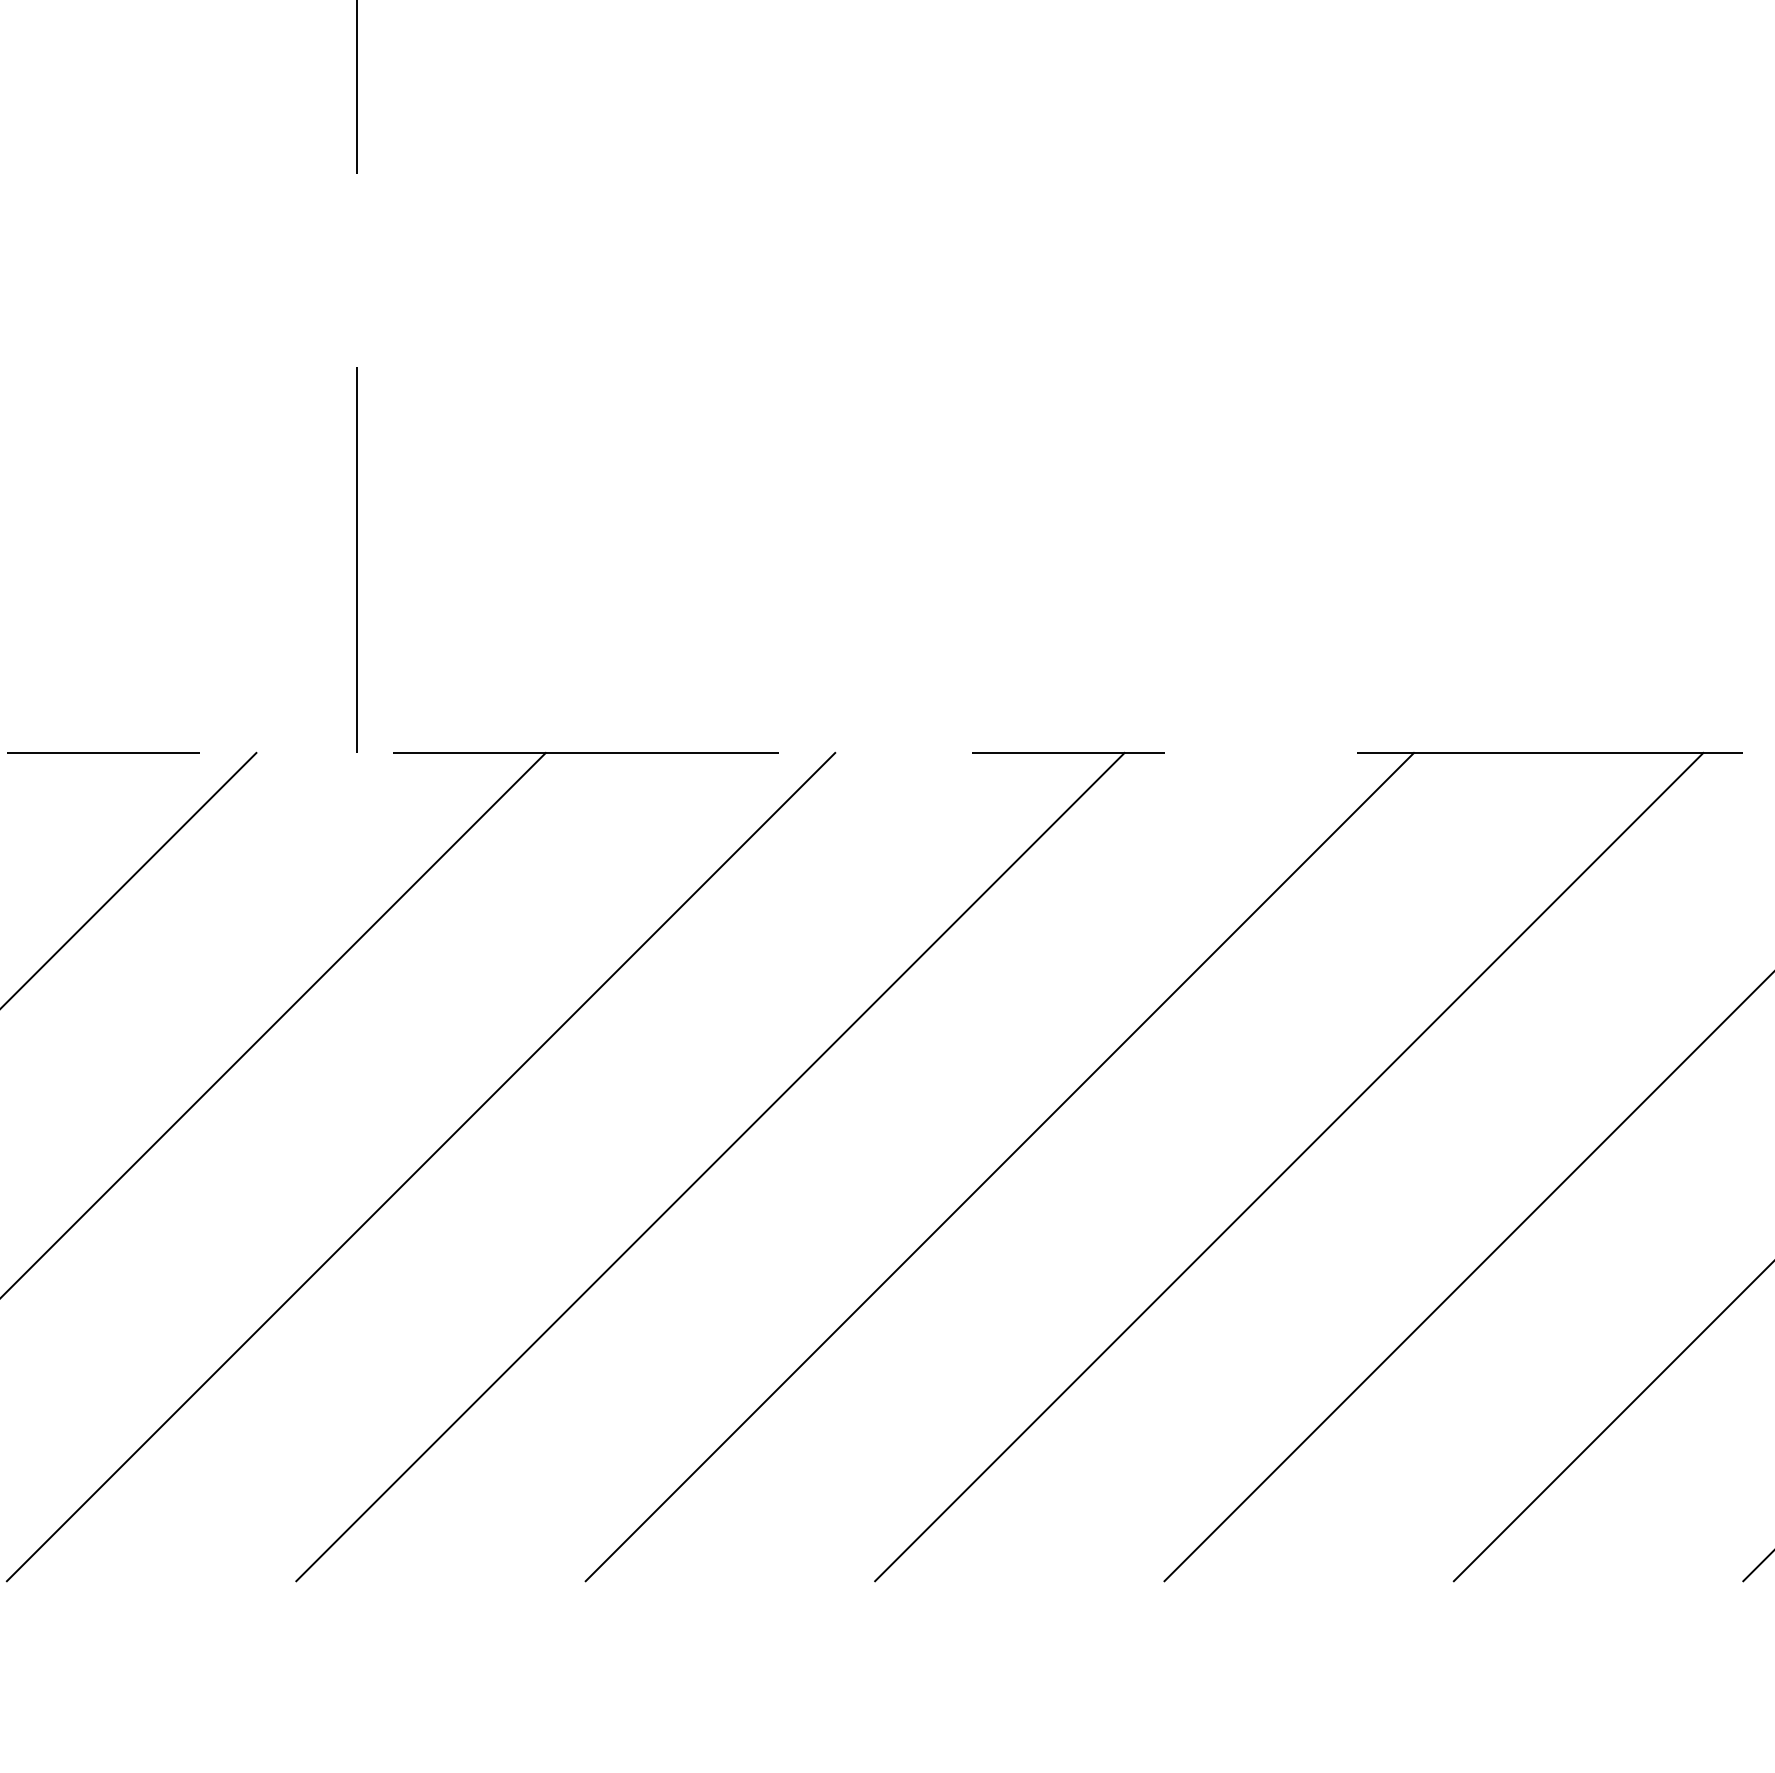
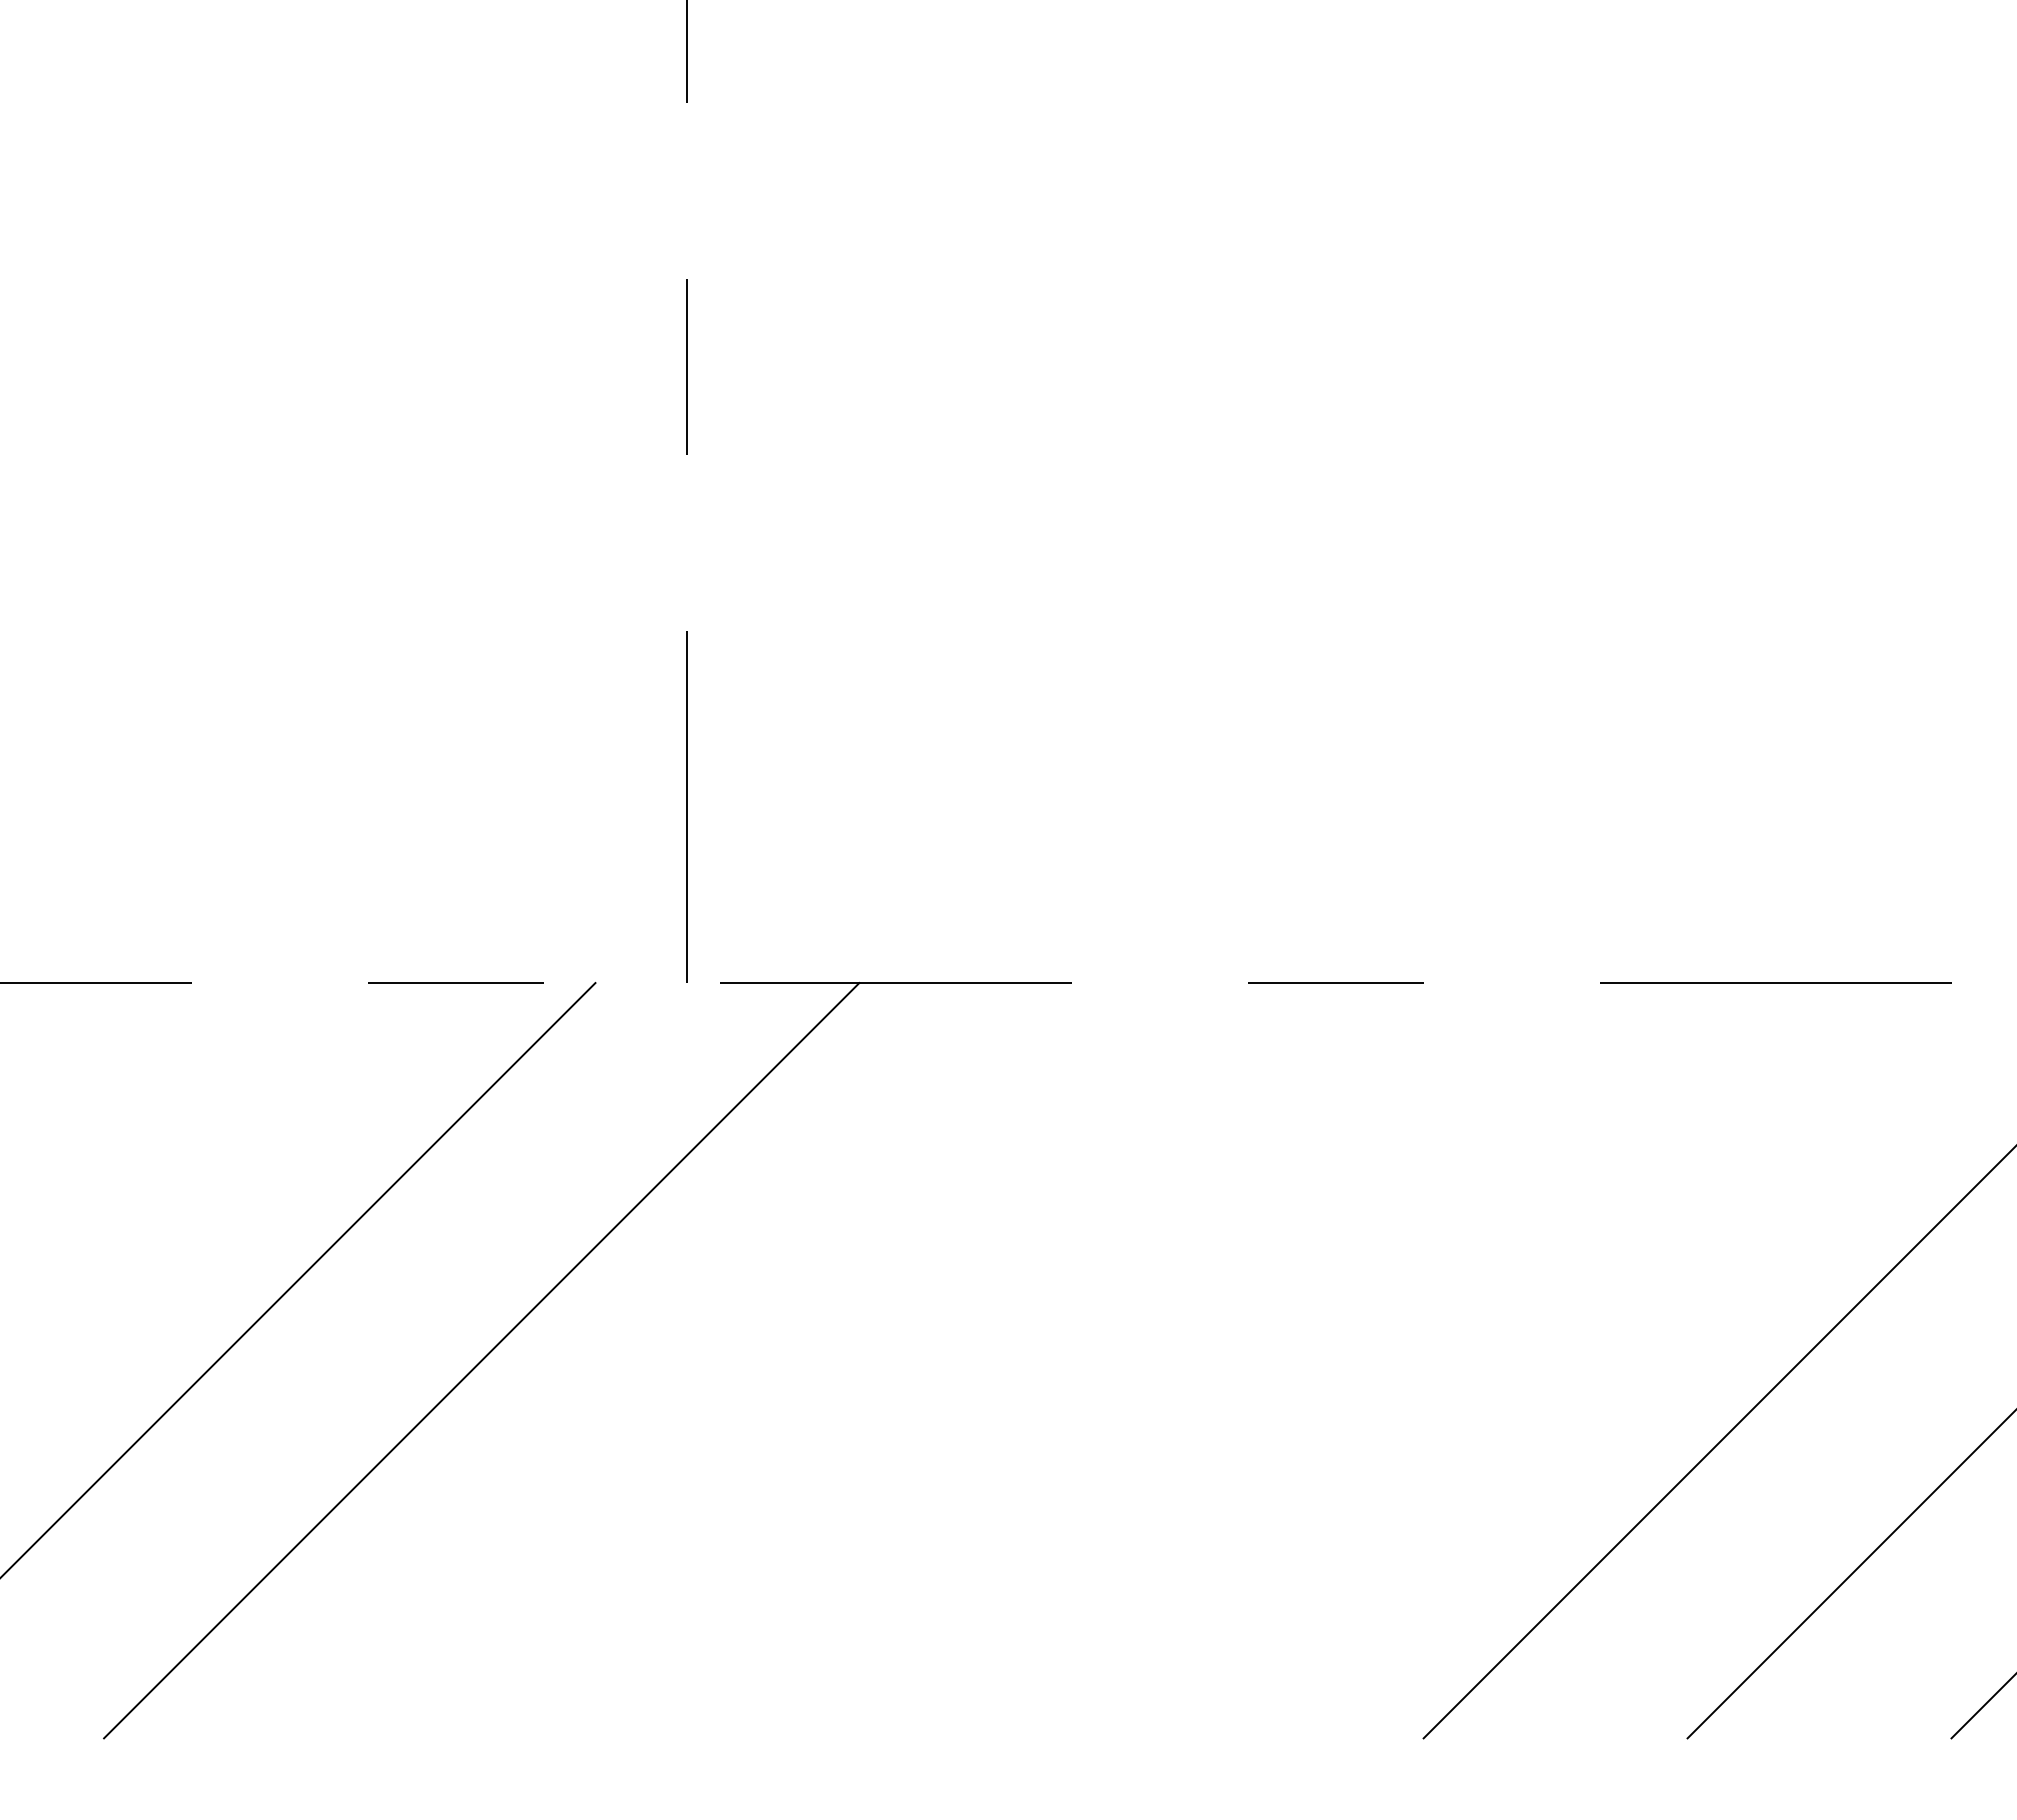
line: (420, 1166) -> (745, 1360), removed
line: (710, 1166) -> (1009, 1360), removed
line: (999, 1166) -> (1273, 1360), removed
line: (1289, 1166) -> (1537, 1360), removed

